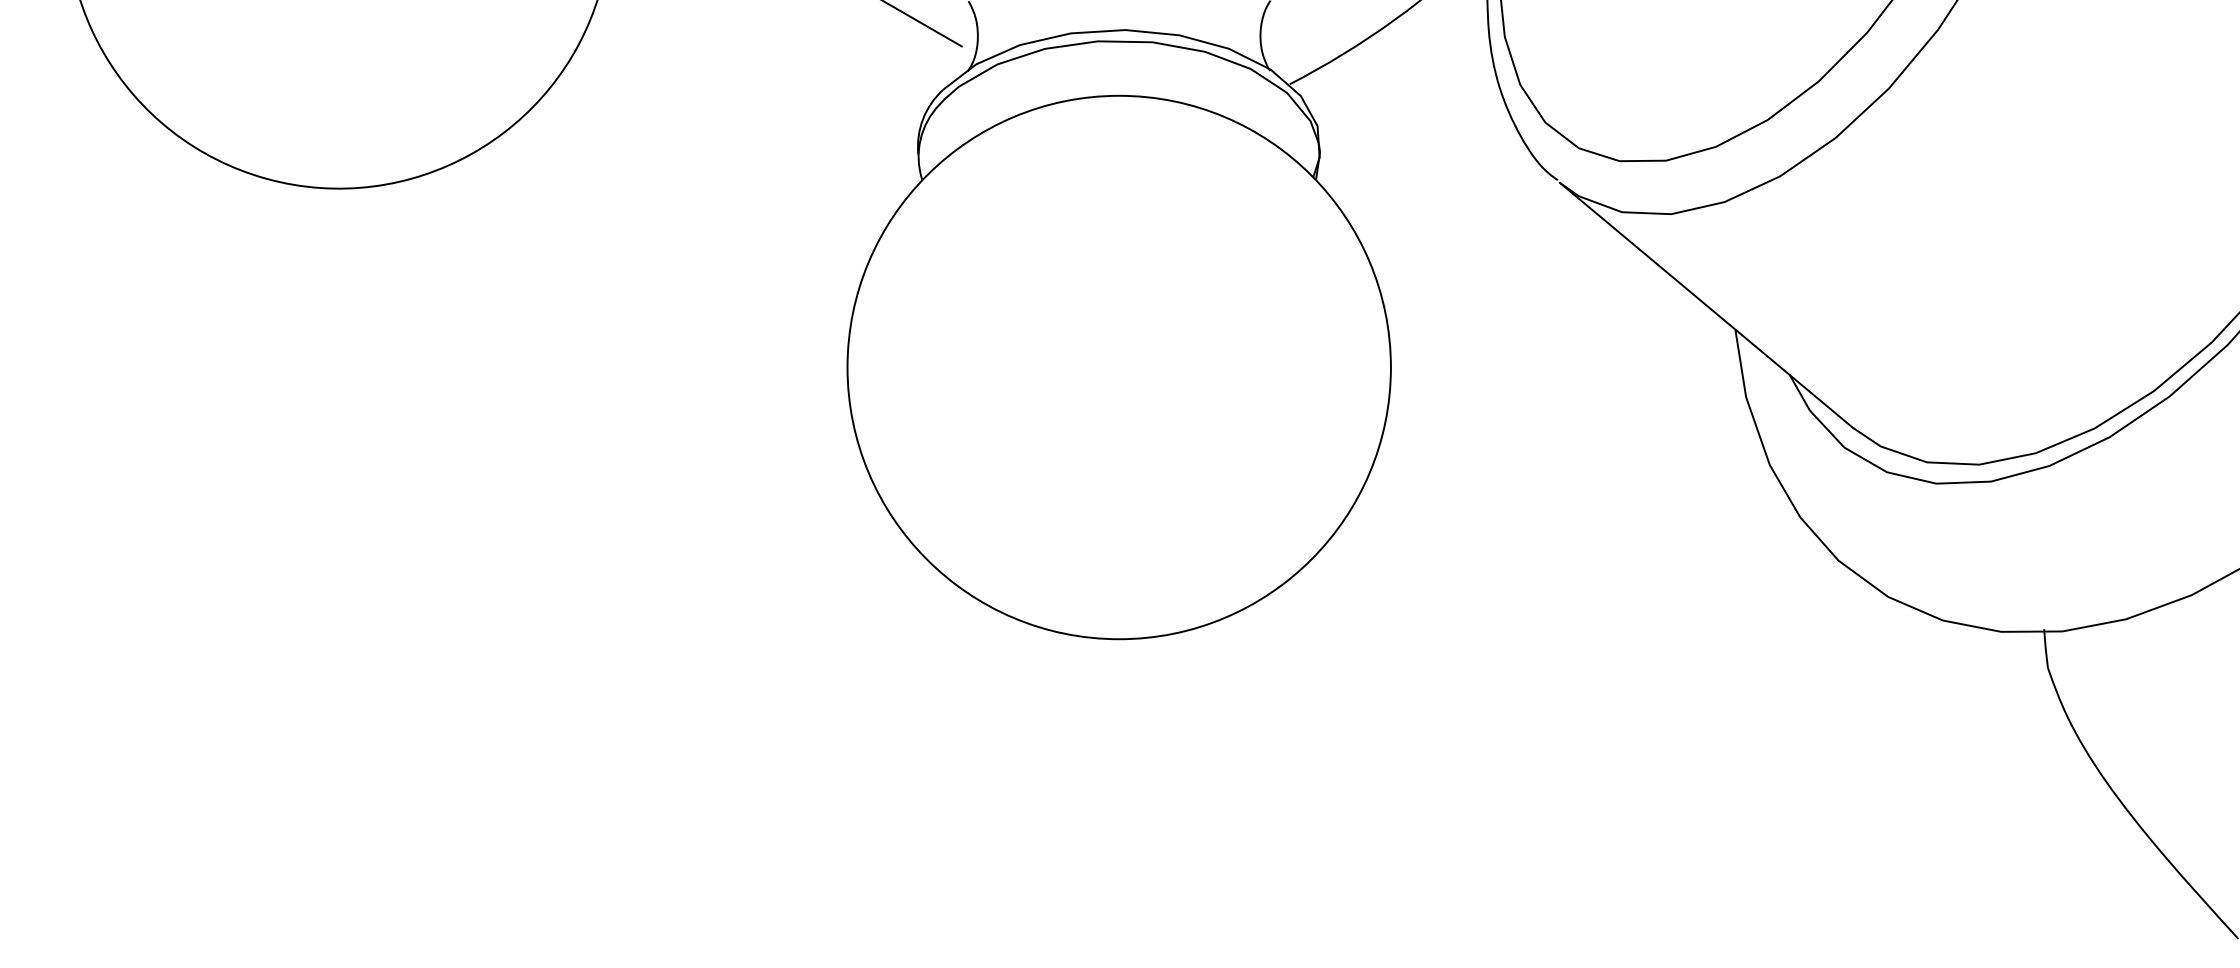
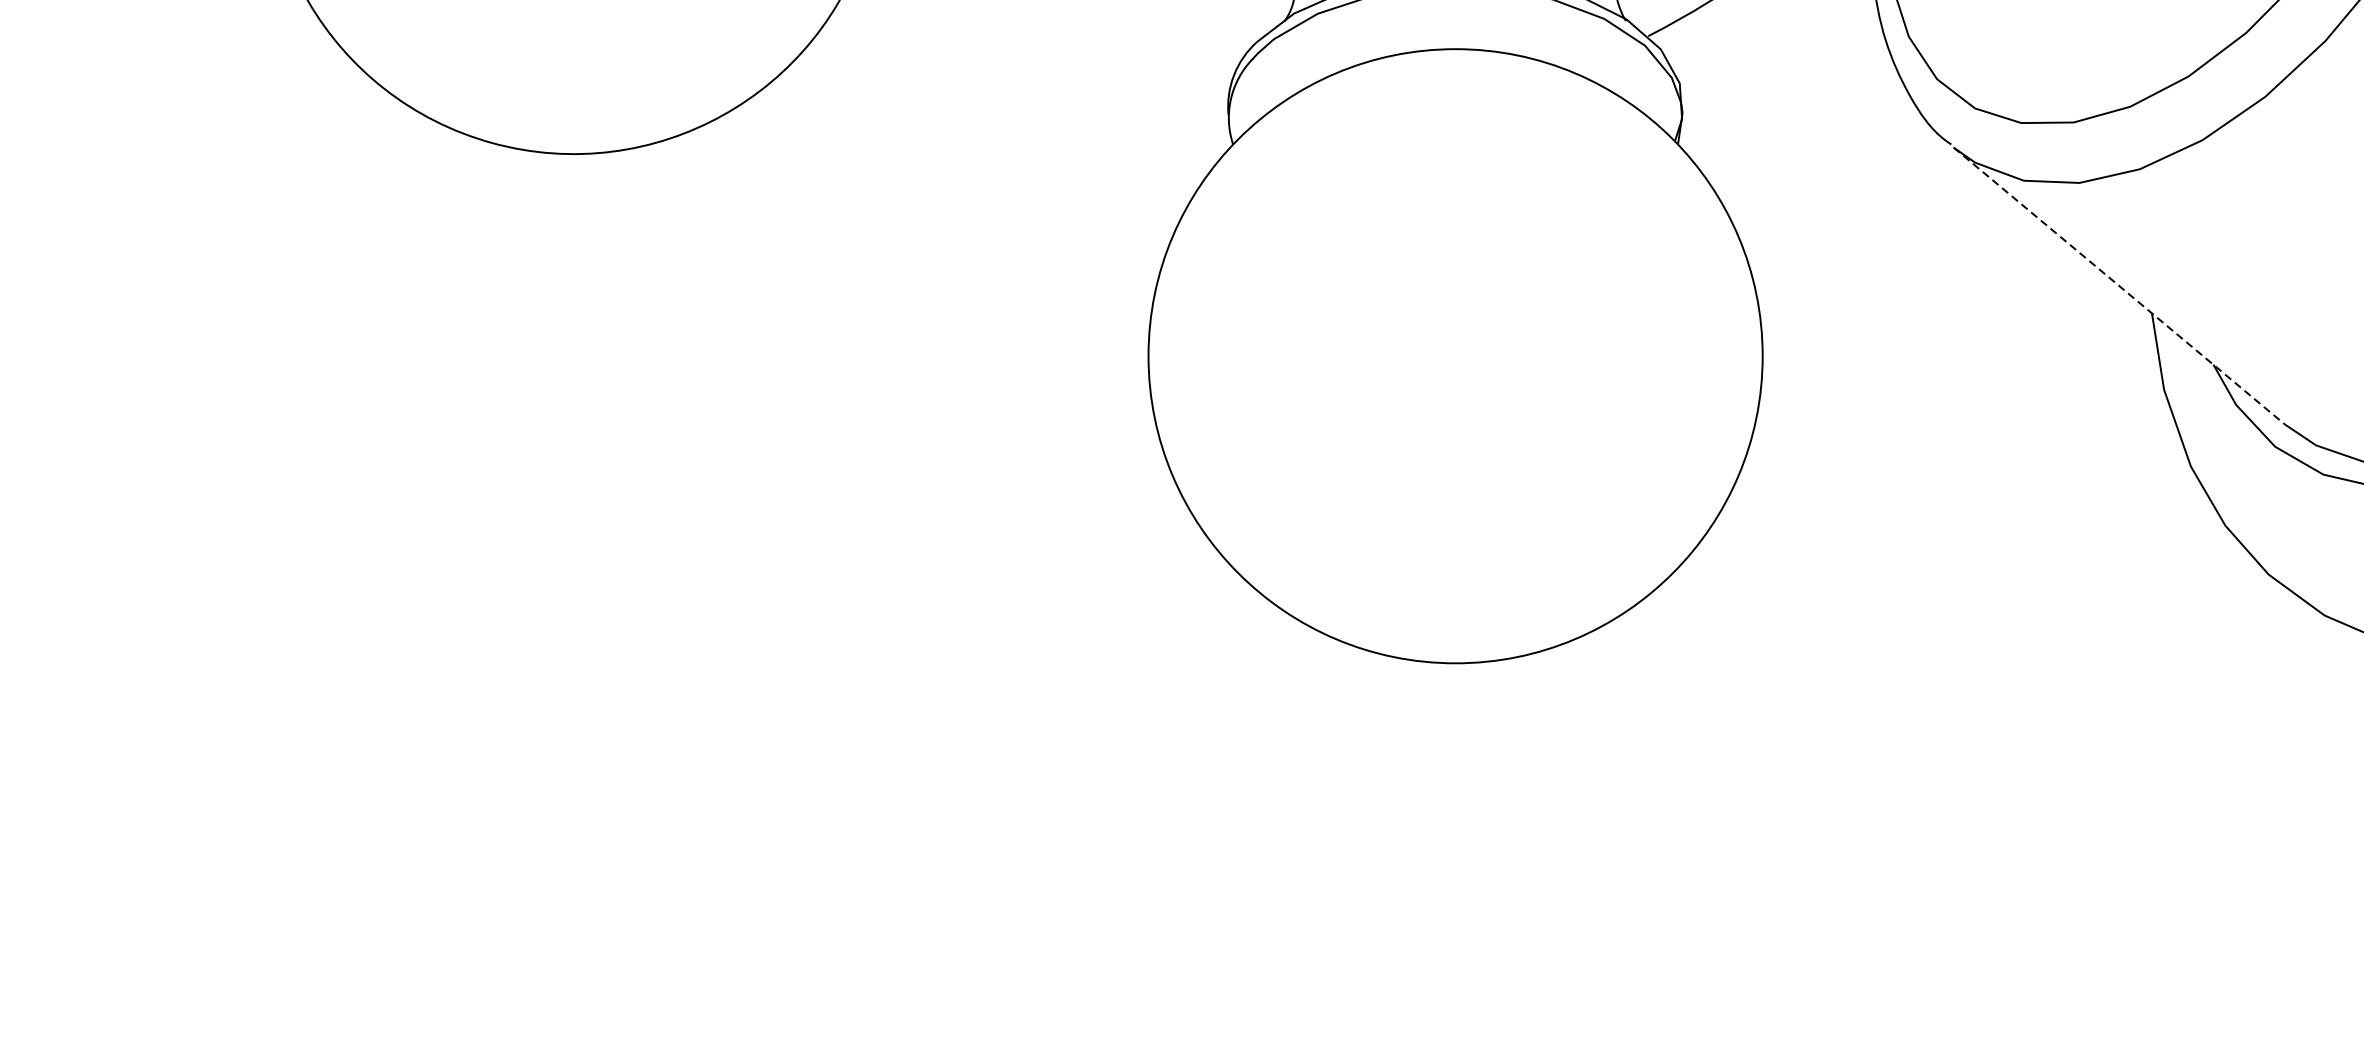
line: (1706, 305) -> (2119, 286), solid -> dashed

